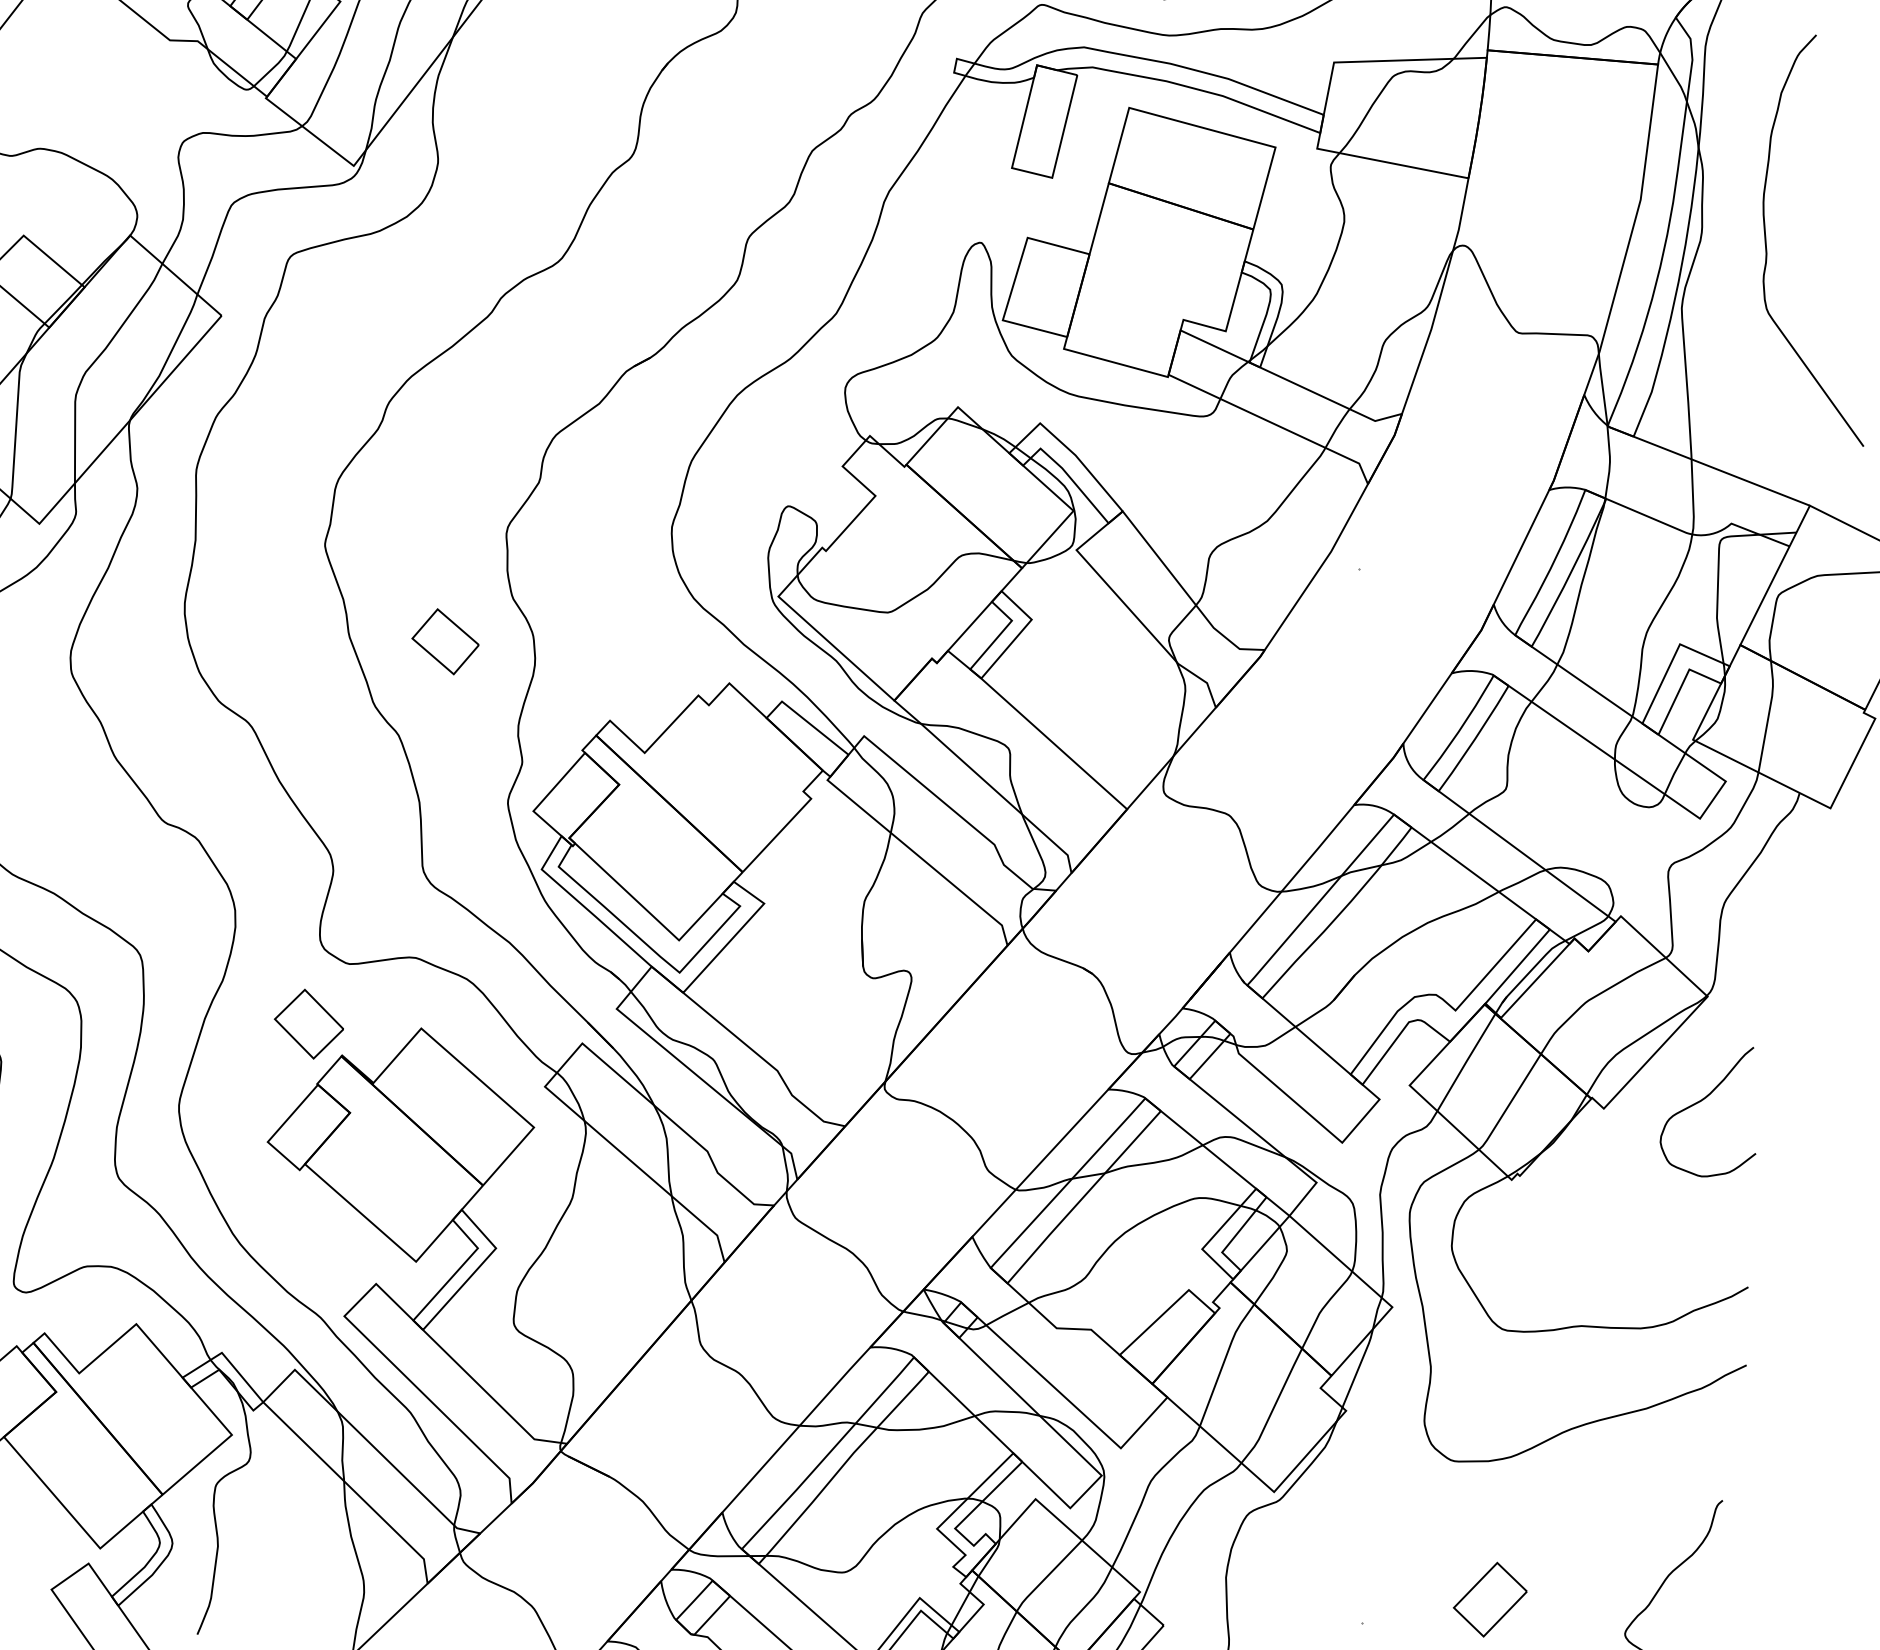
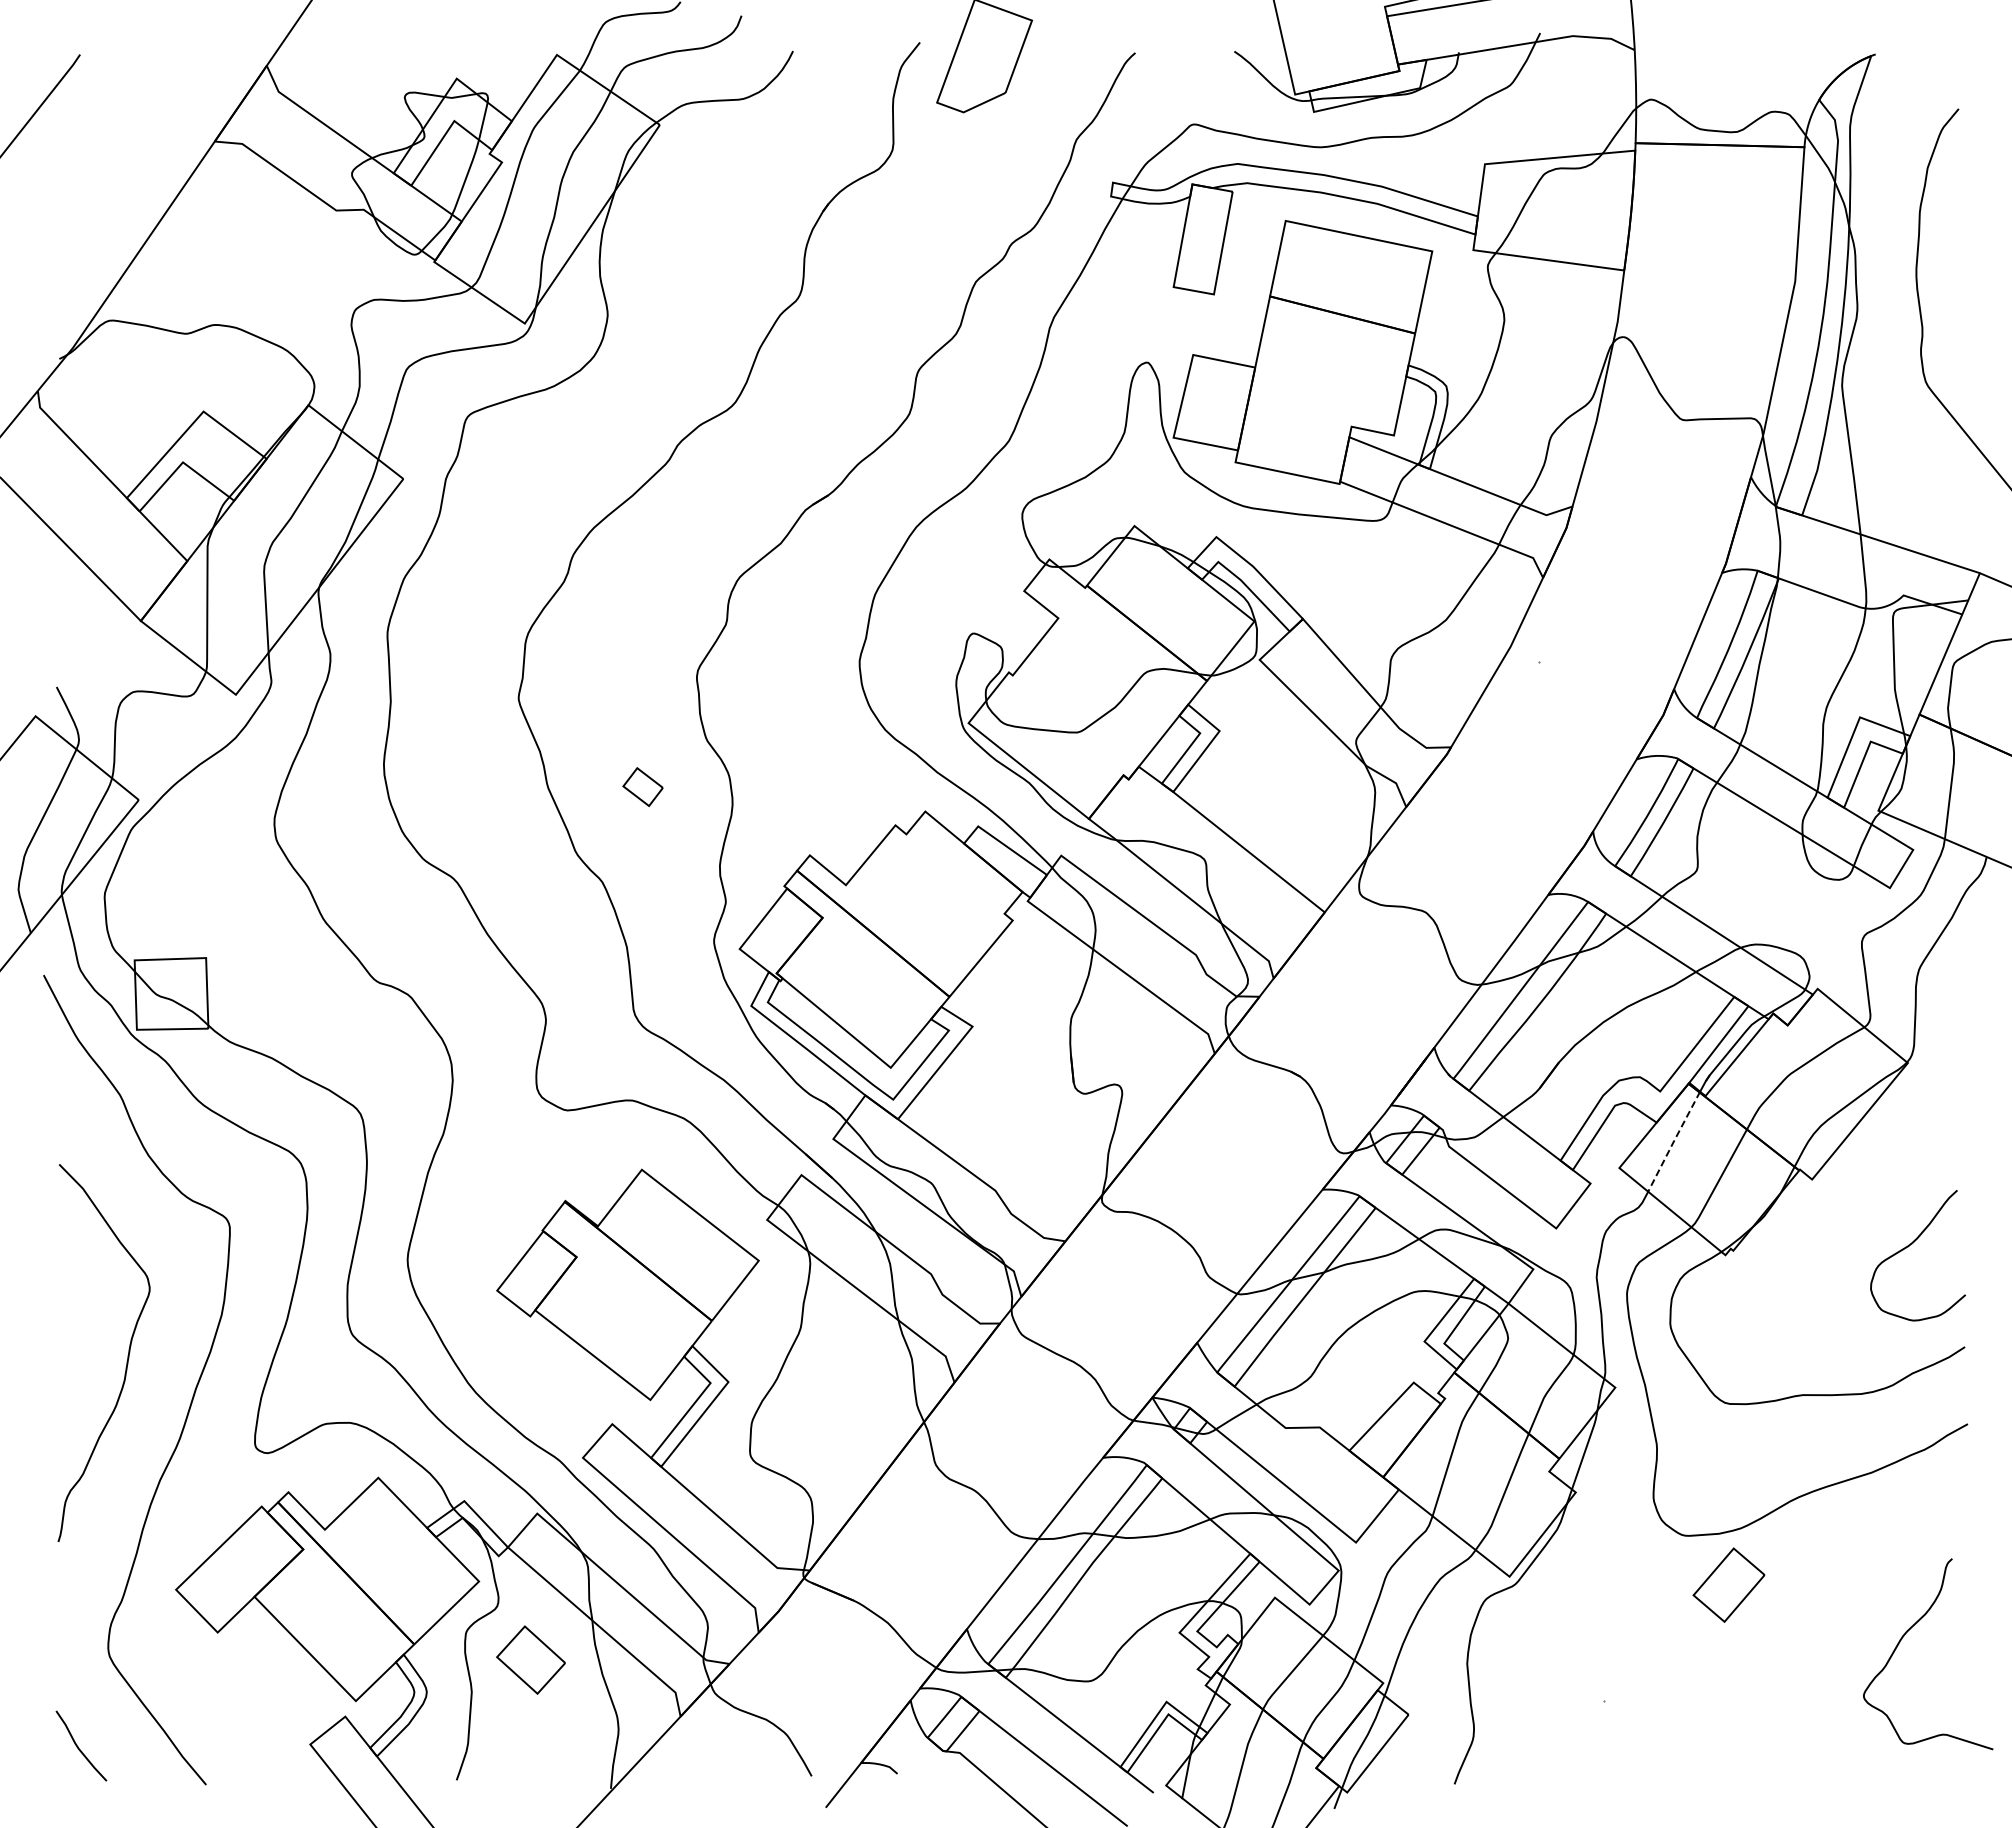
part: (444, 641) -> (642, 786), size x0.6
part: (308, 1023) -> (530, 1659), moved
line: (1465, 1061) -> (1673, 1141), solid -> dashed
curve: (1702, 1101) -> (1909, 1246), moved
part: (1489, 1598) -> (1728, 1584), moved

